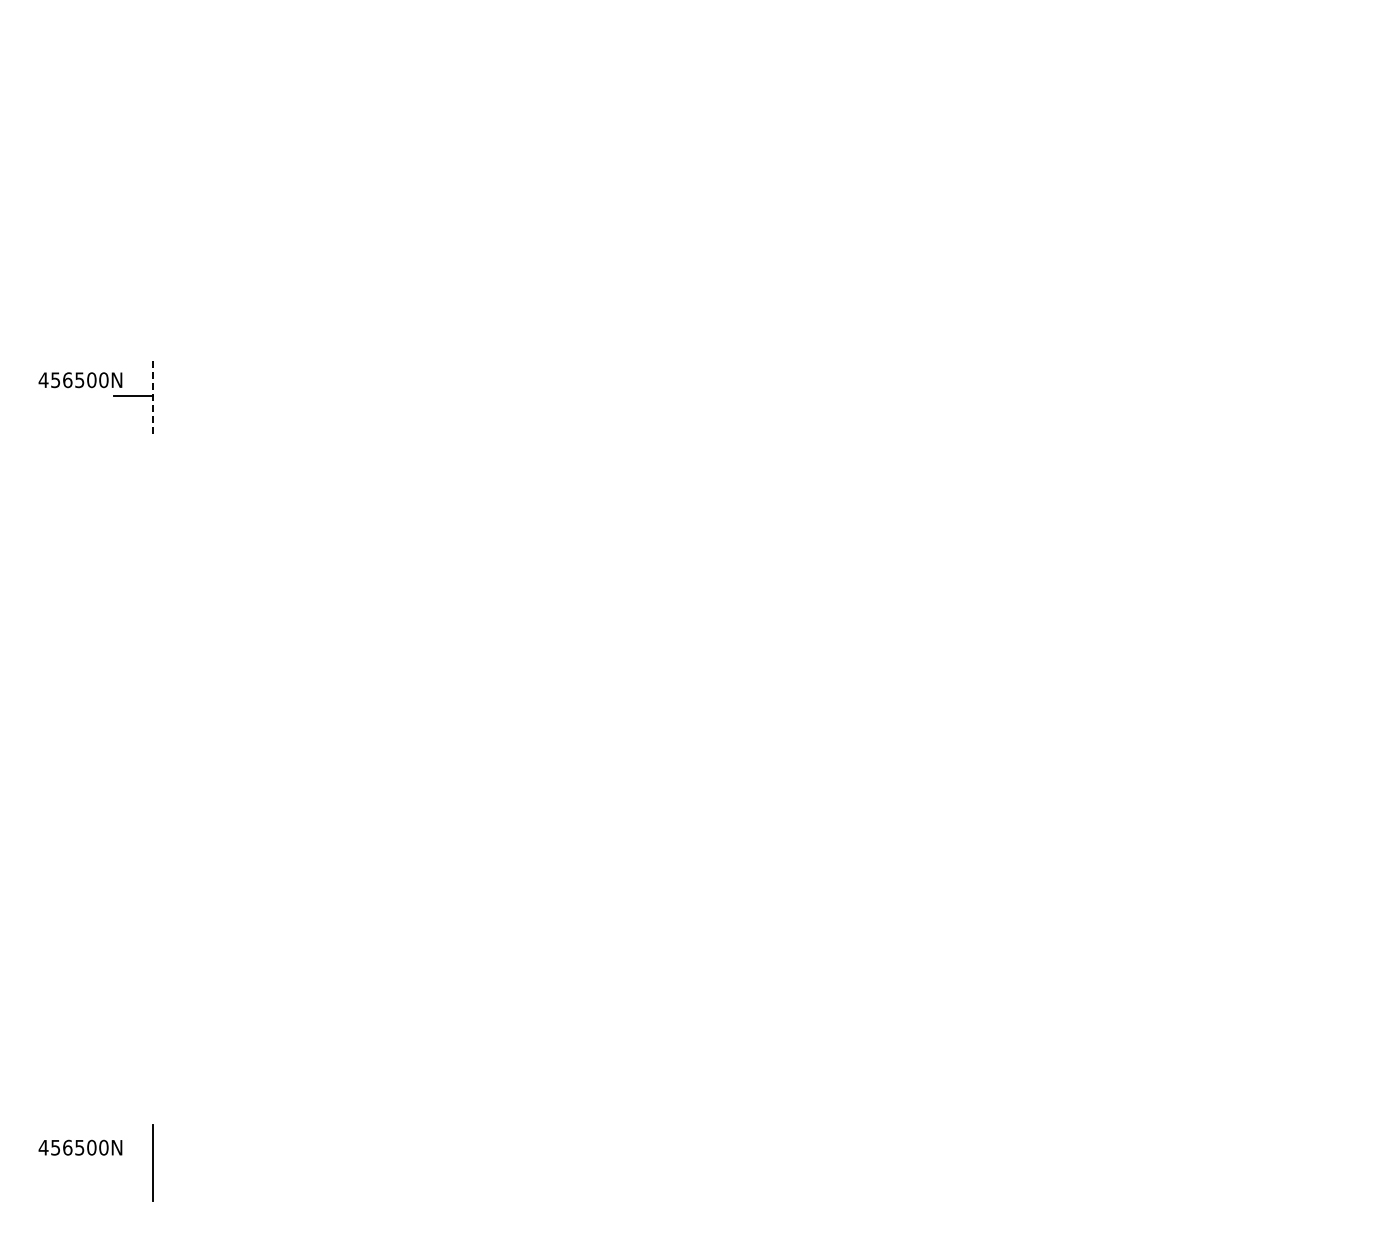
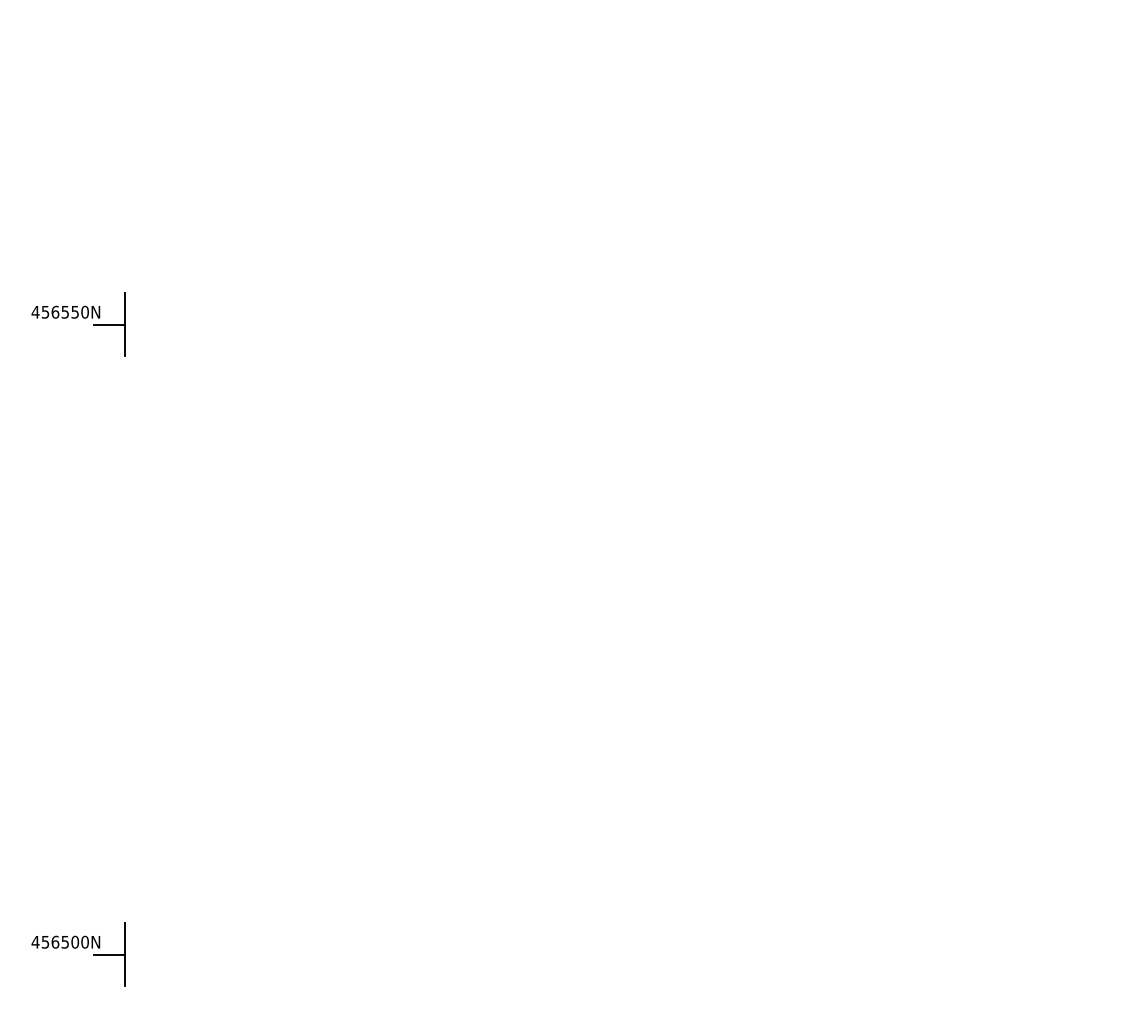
text: (91, 380) -> (74, 312), 456500N -> 456550N
line: (152, 395) -> (124, 324), dashed -> solid
line: (133, 1163) -> (109, 955), added

